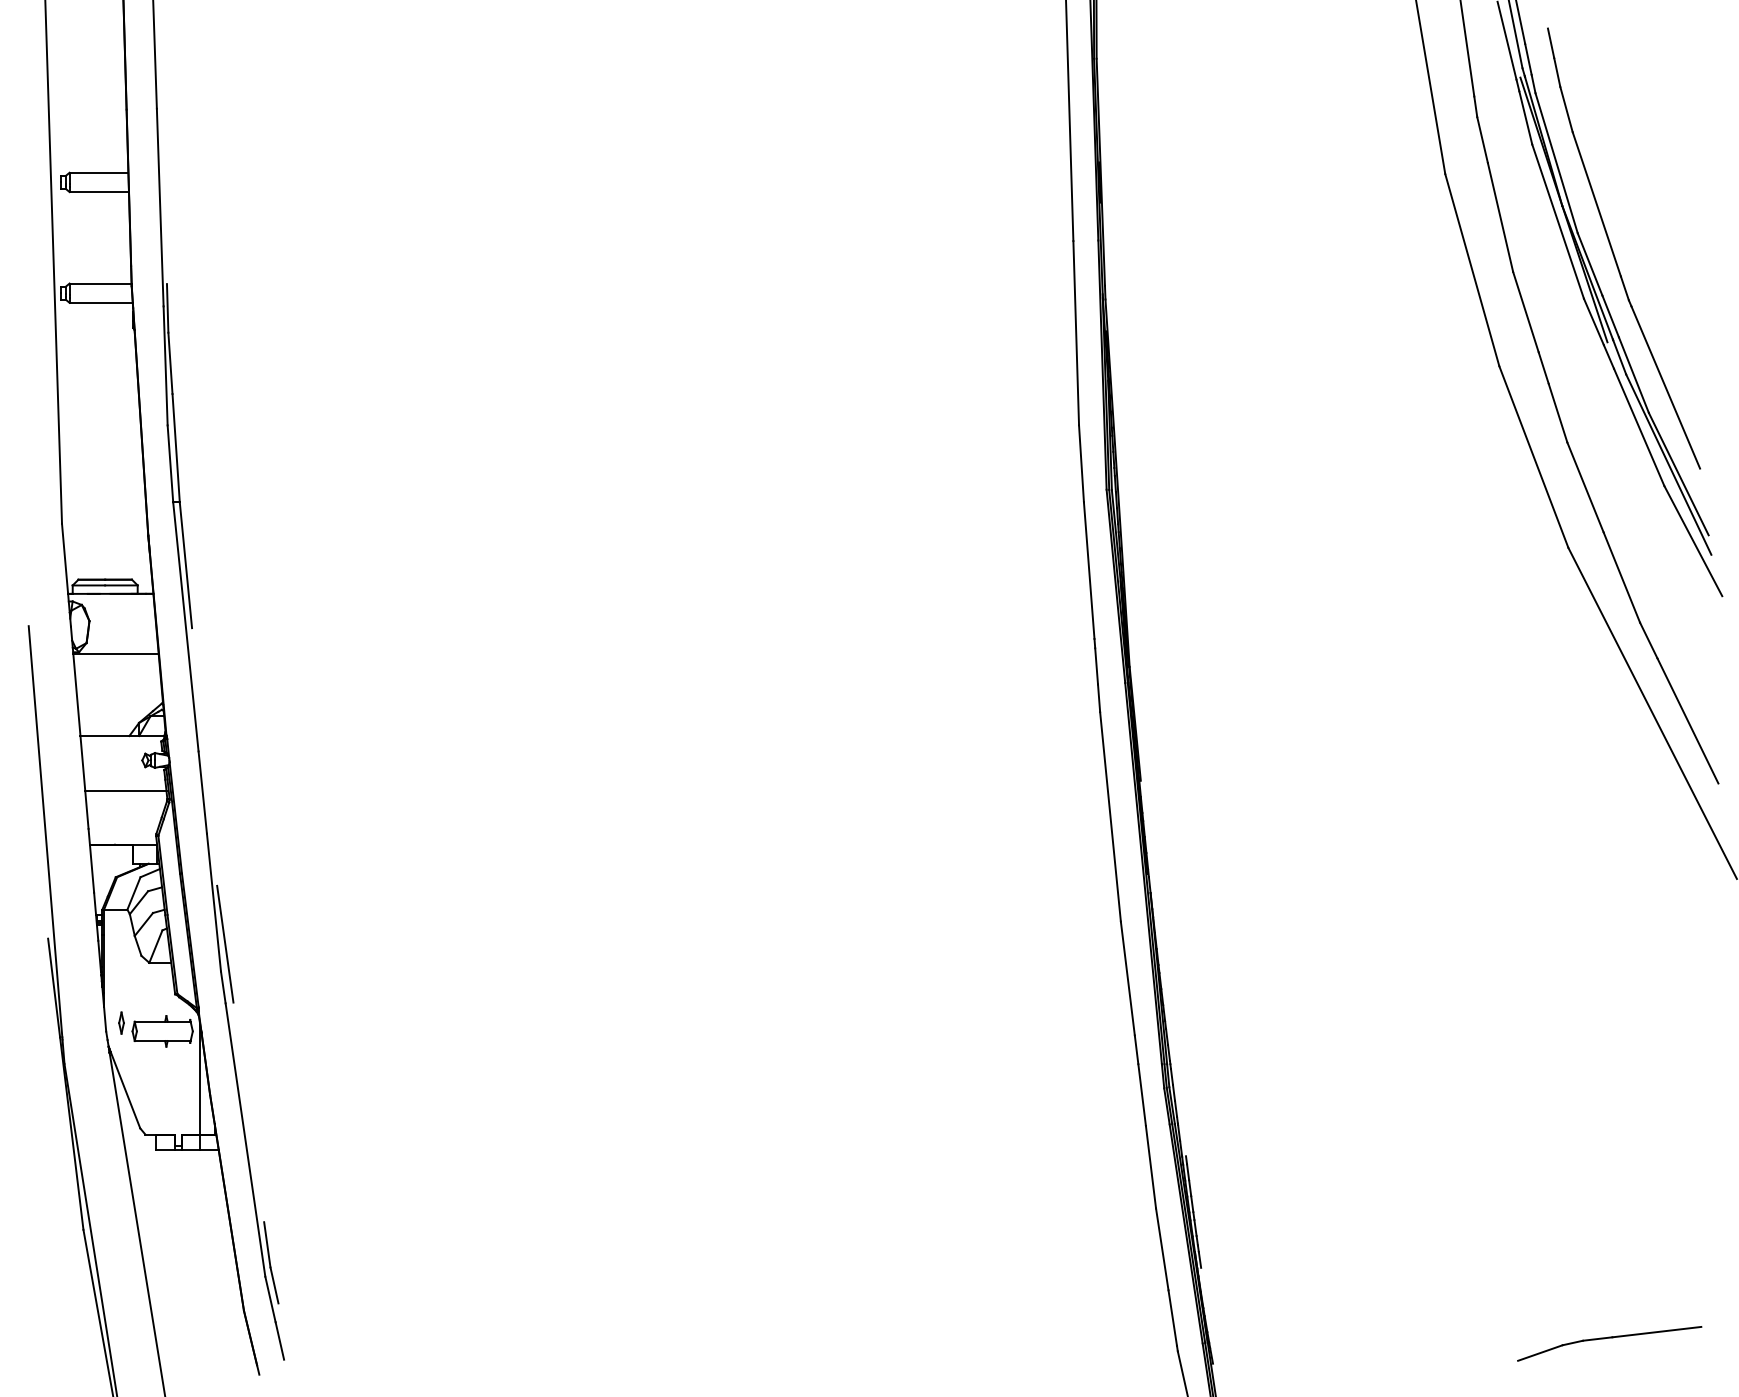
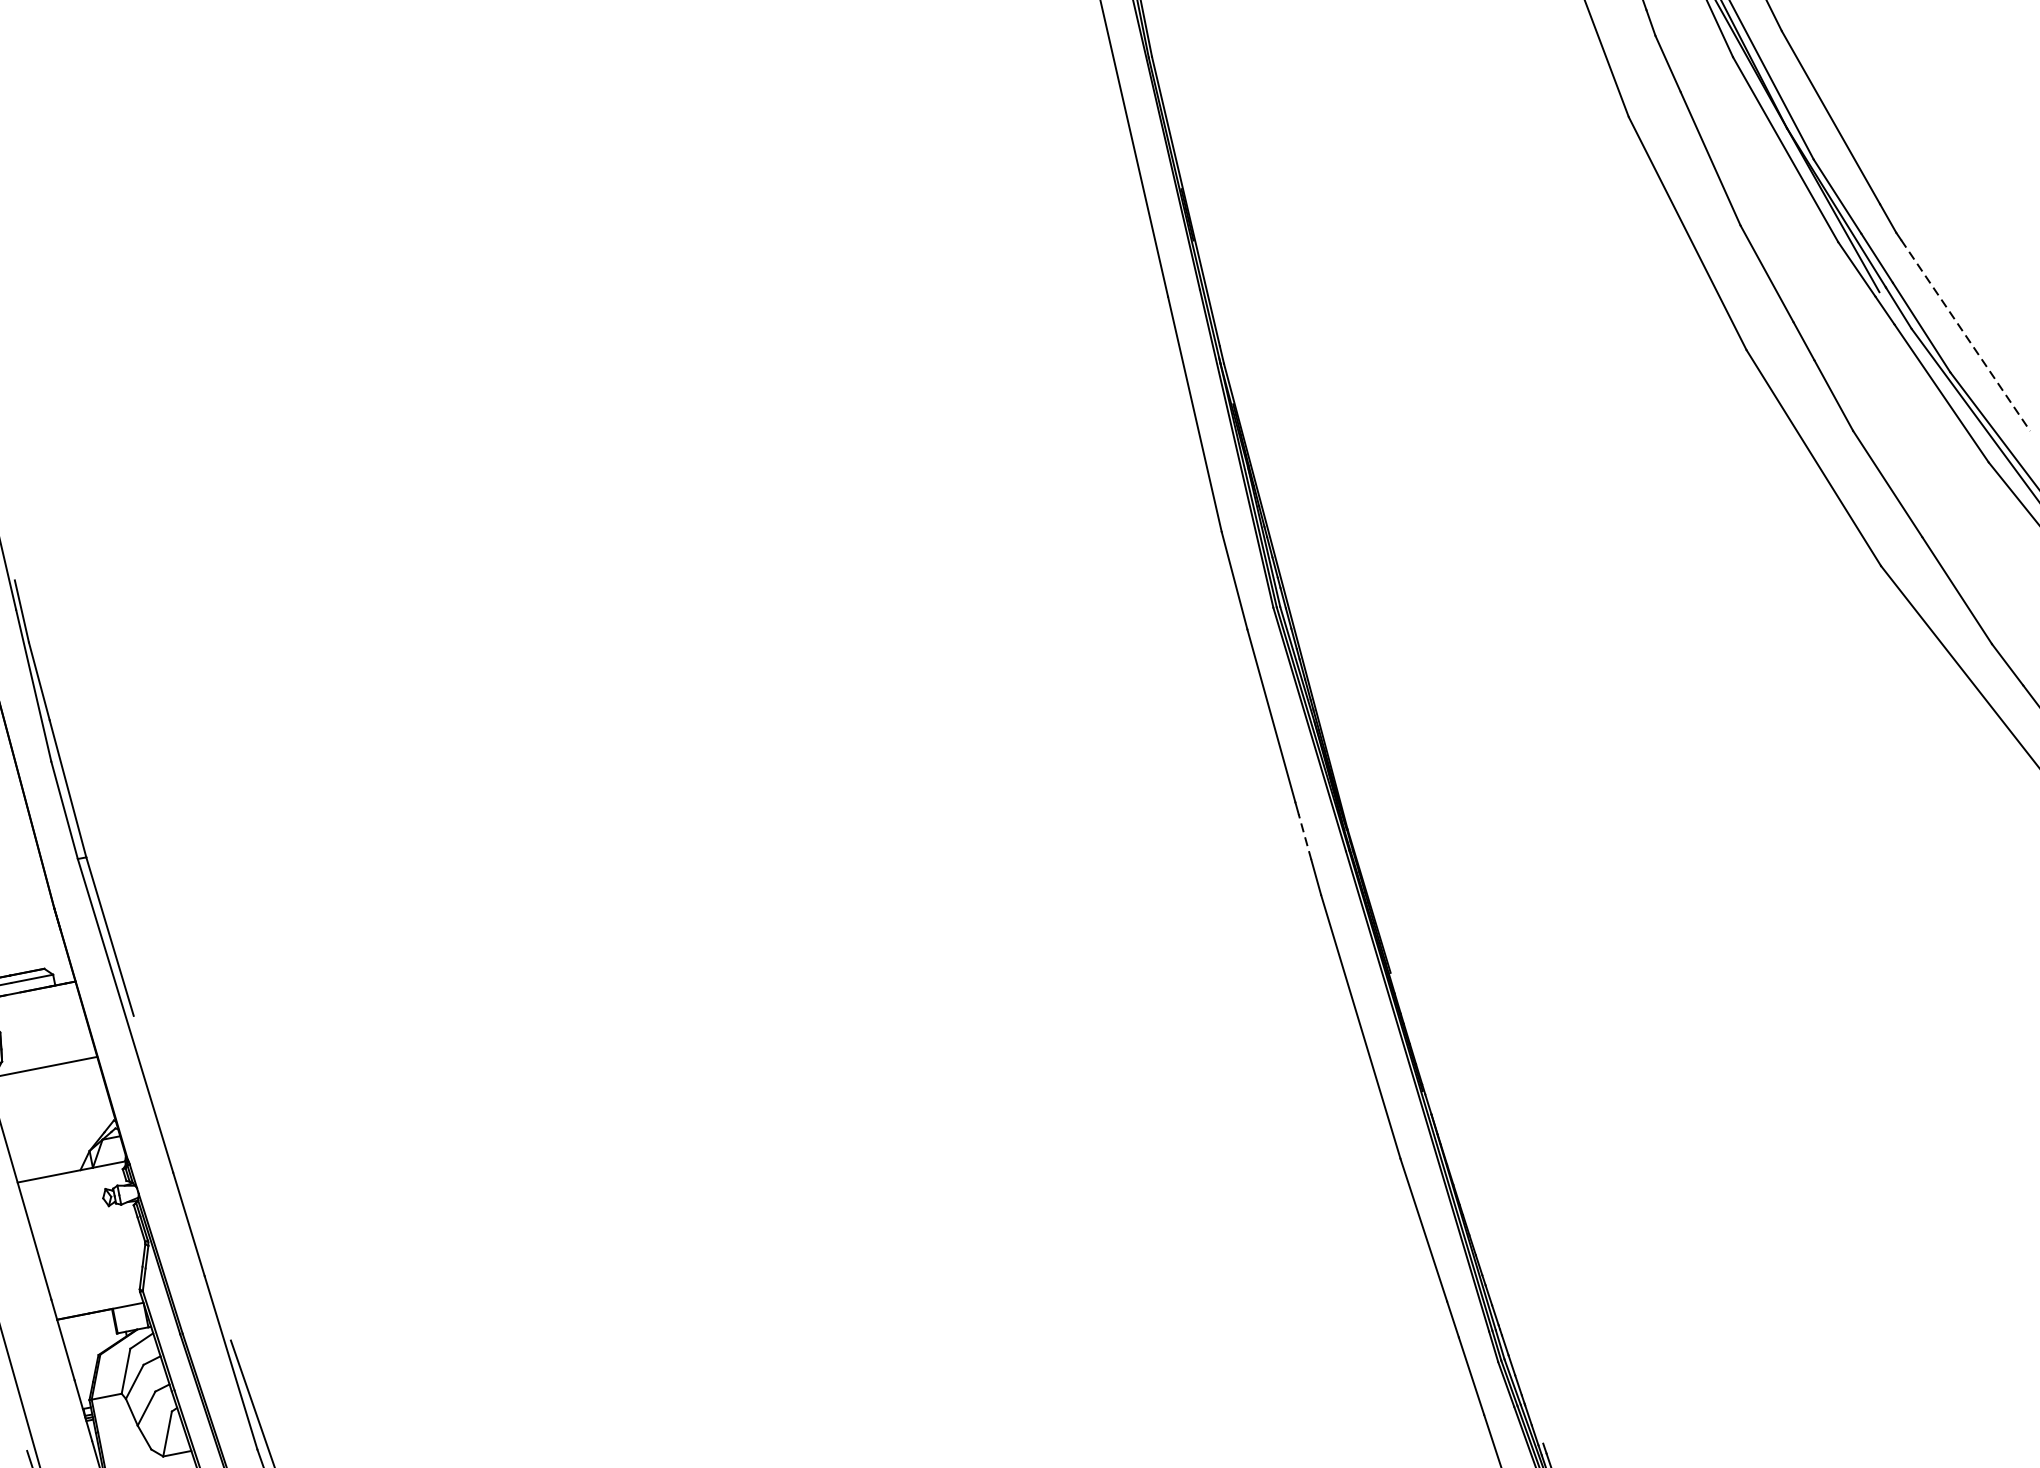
line: (1665, 387) -> (1965, 335), solid -> dashed
line: (1096, 665) -> (1304, 835), solid -> dashed
line: (125, 791) -> (89, 1242), removed

